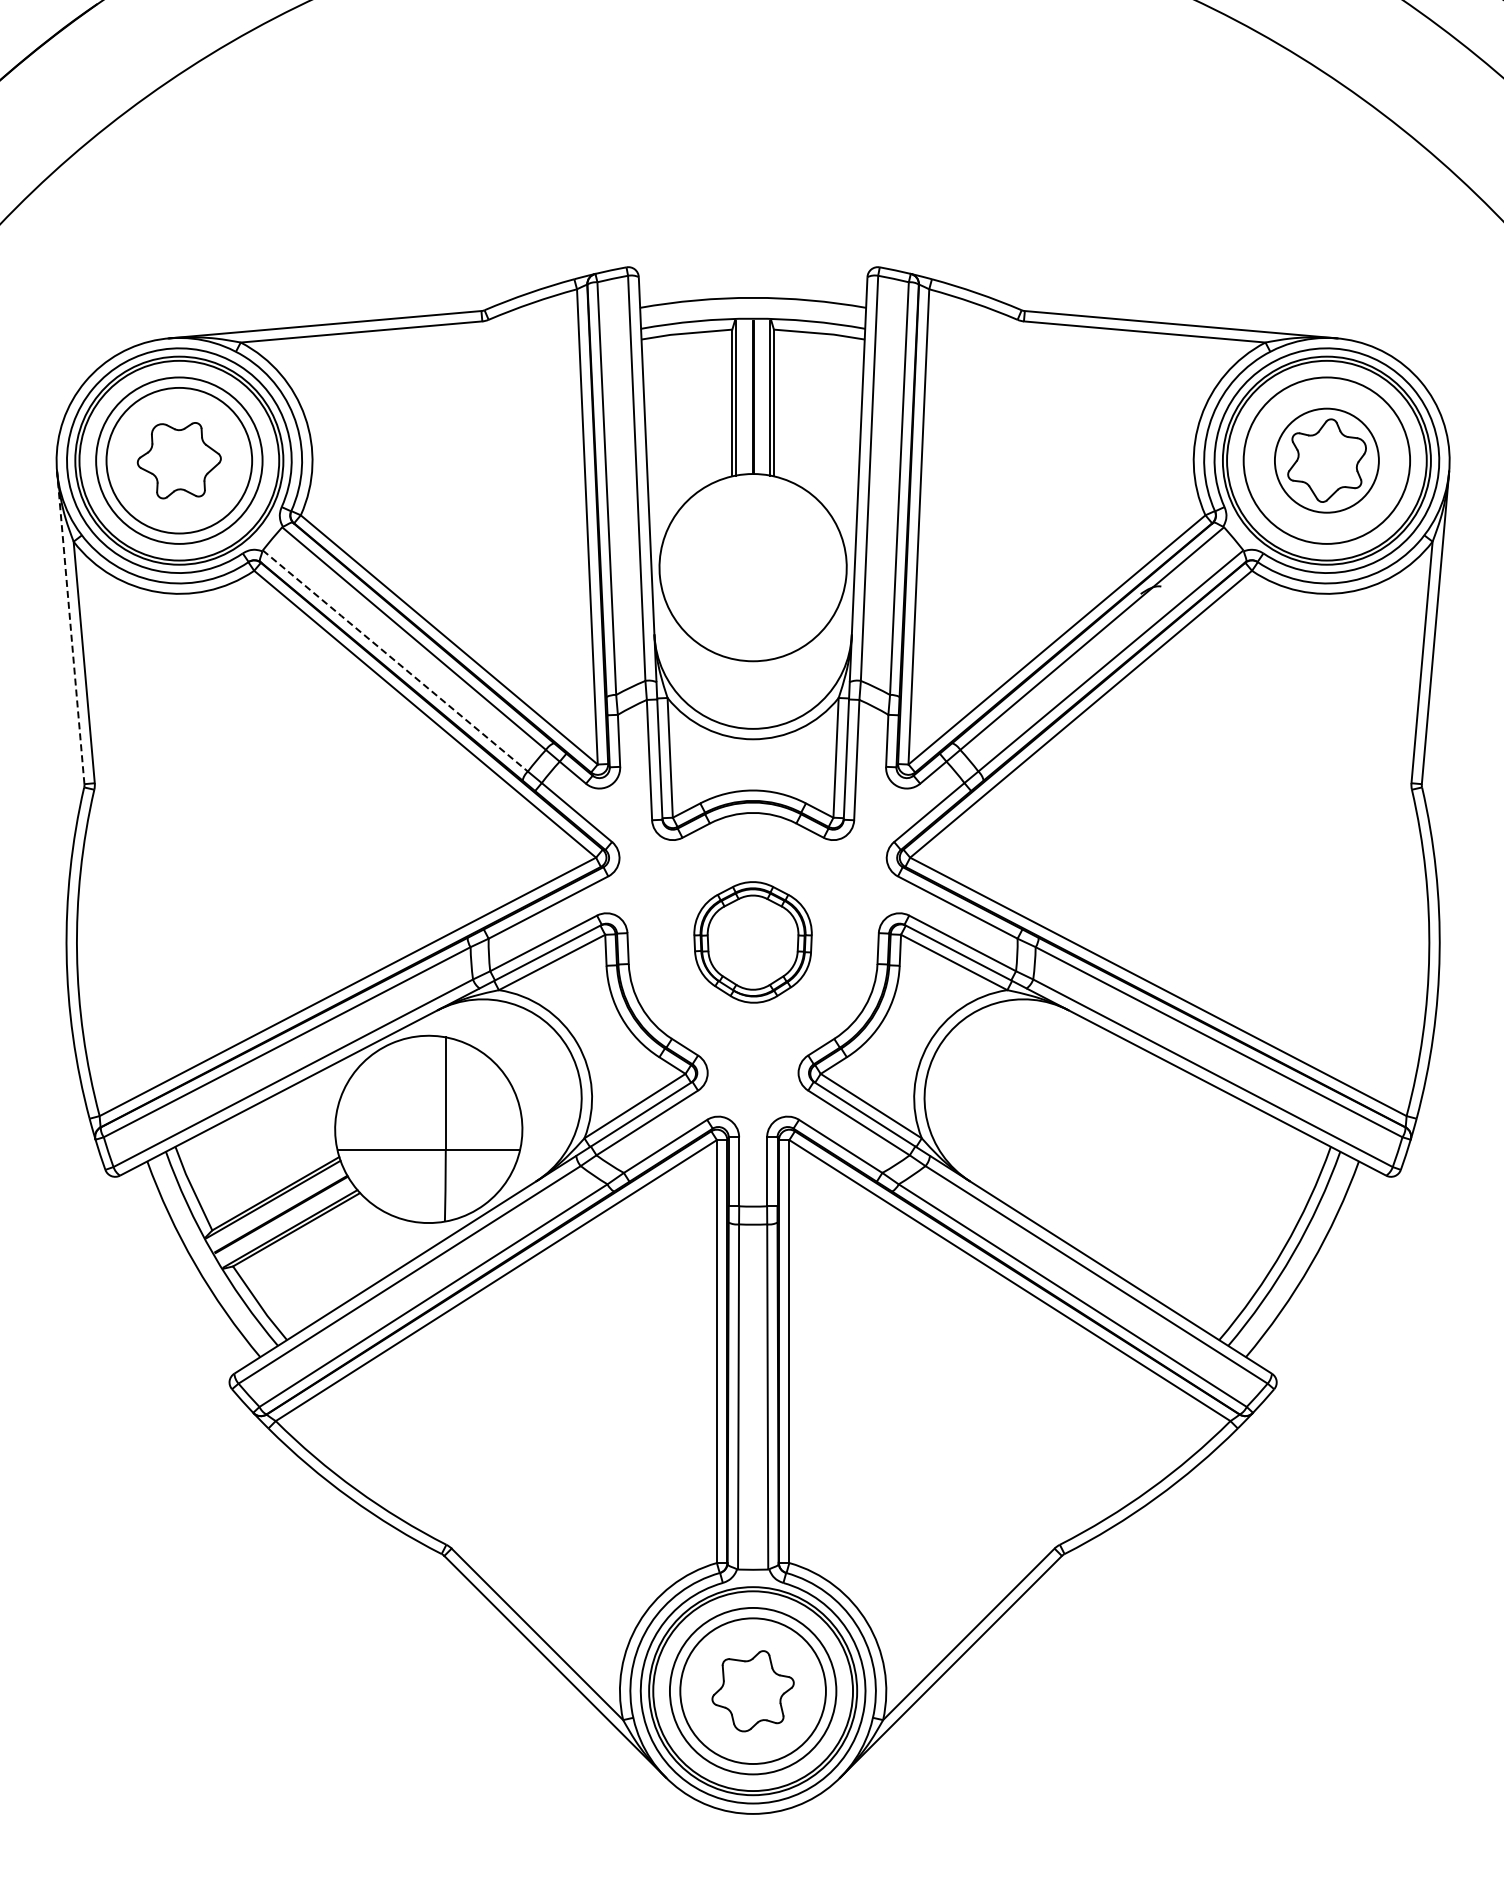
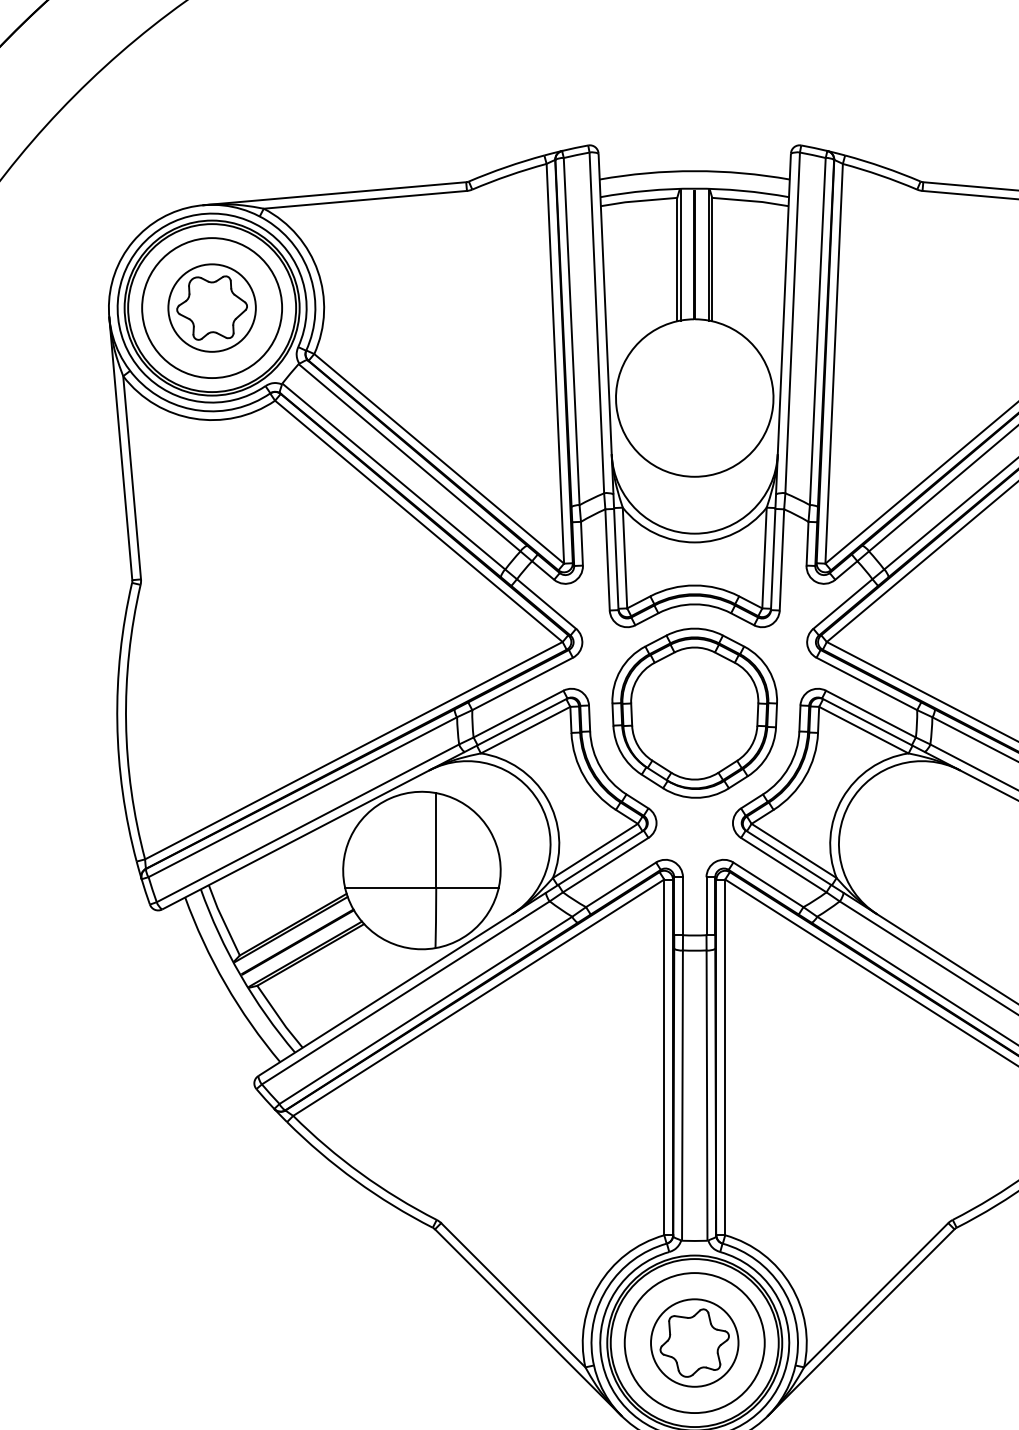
circle: (179, 460) -> (212, 307), size x0.71
line: (70, 627) -> (120, 448), dashed -> solid
line: (394, 660) -> (393, 476), dashed -> solid
part: (752, 942) -> (694, 713), size x1.67
circle: (753, 1691) -> (695, 1343), size x0.71

